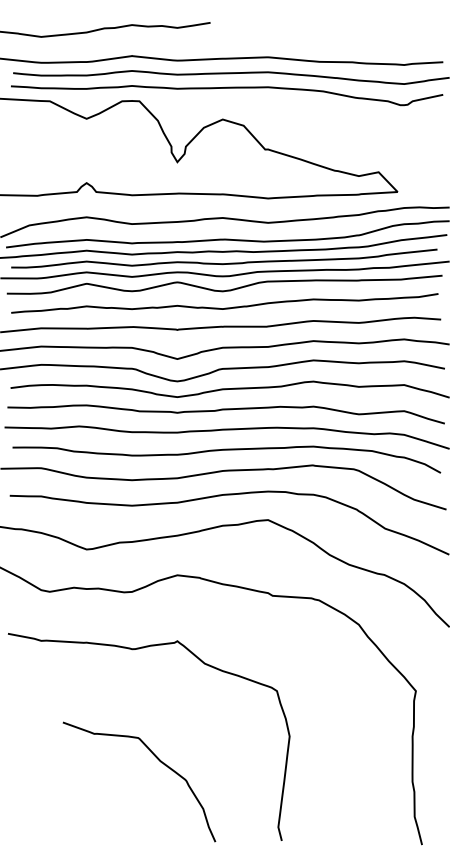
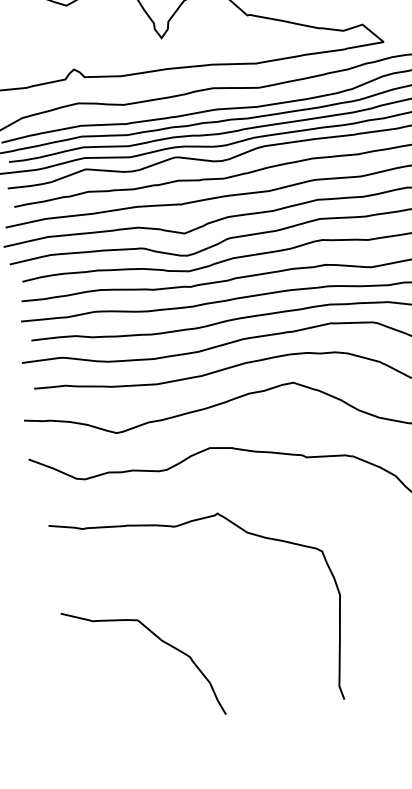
curve: (159, 761) -> (161, 641), moved

